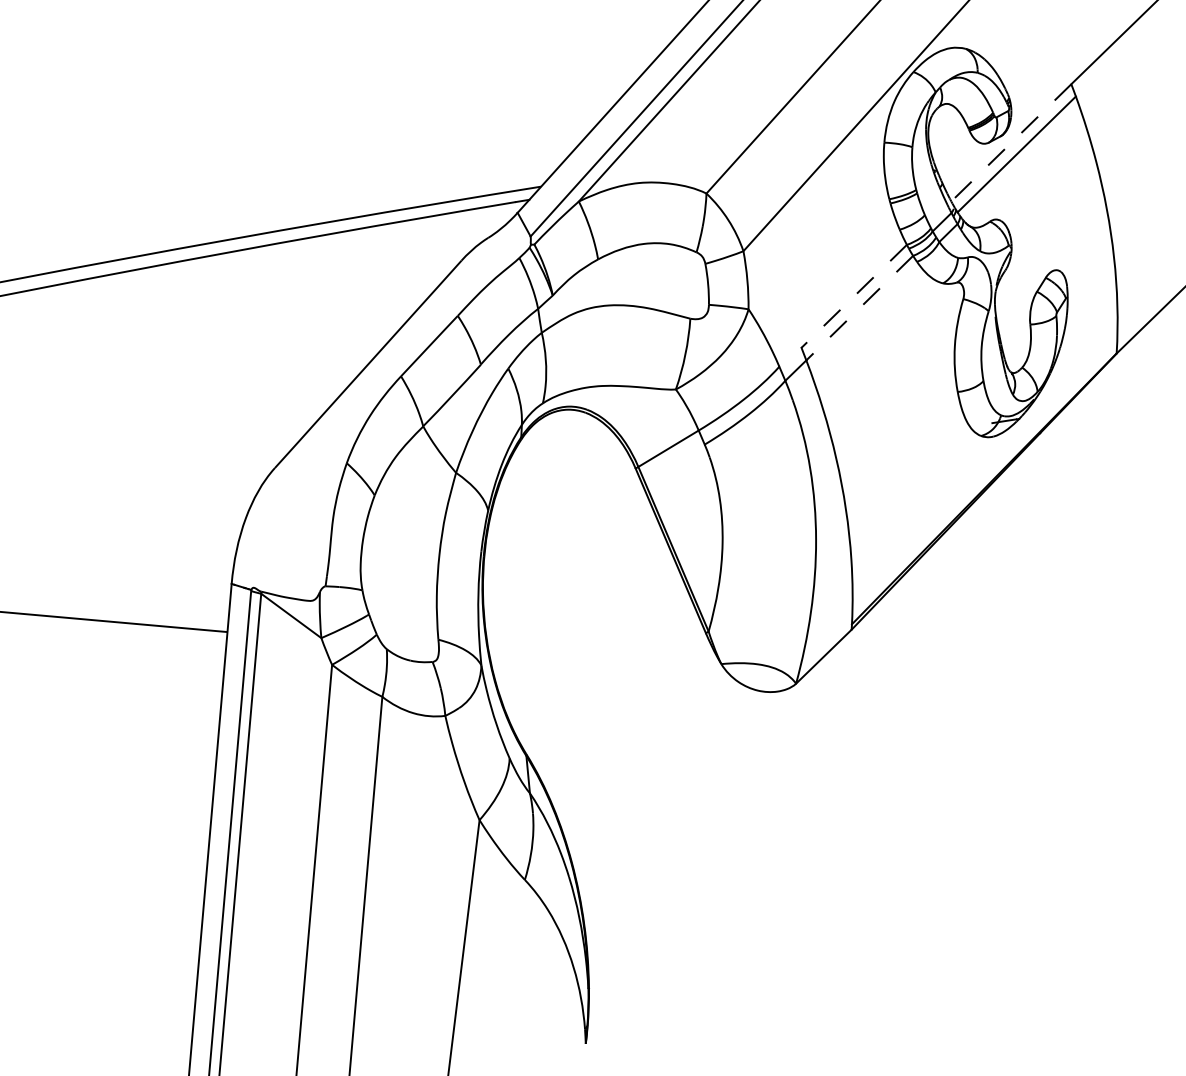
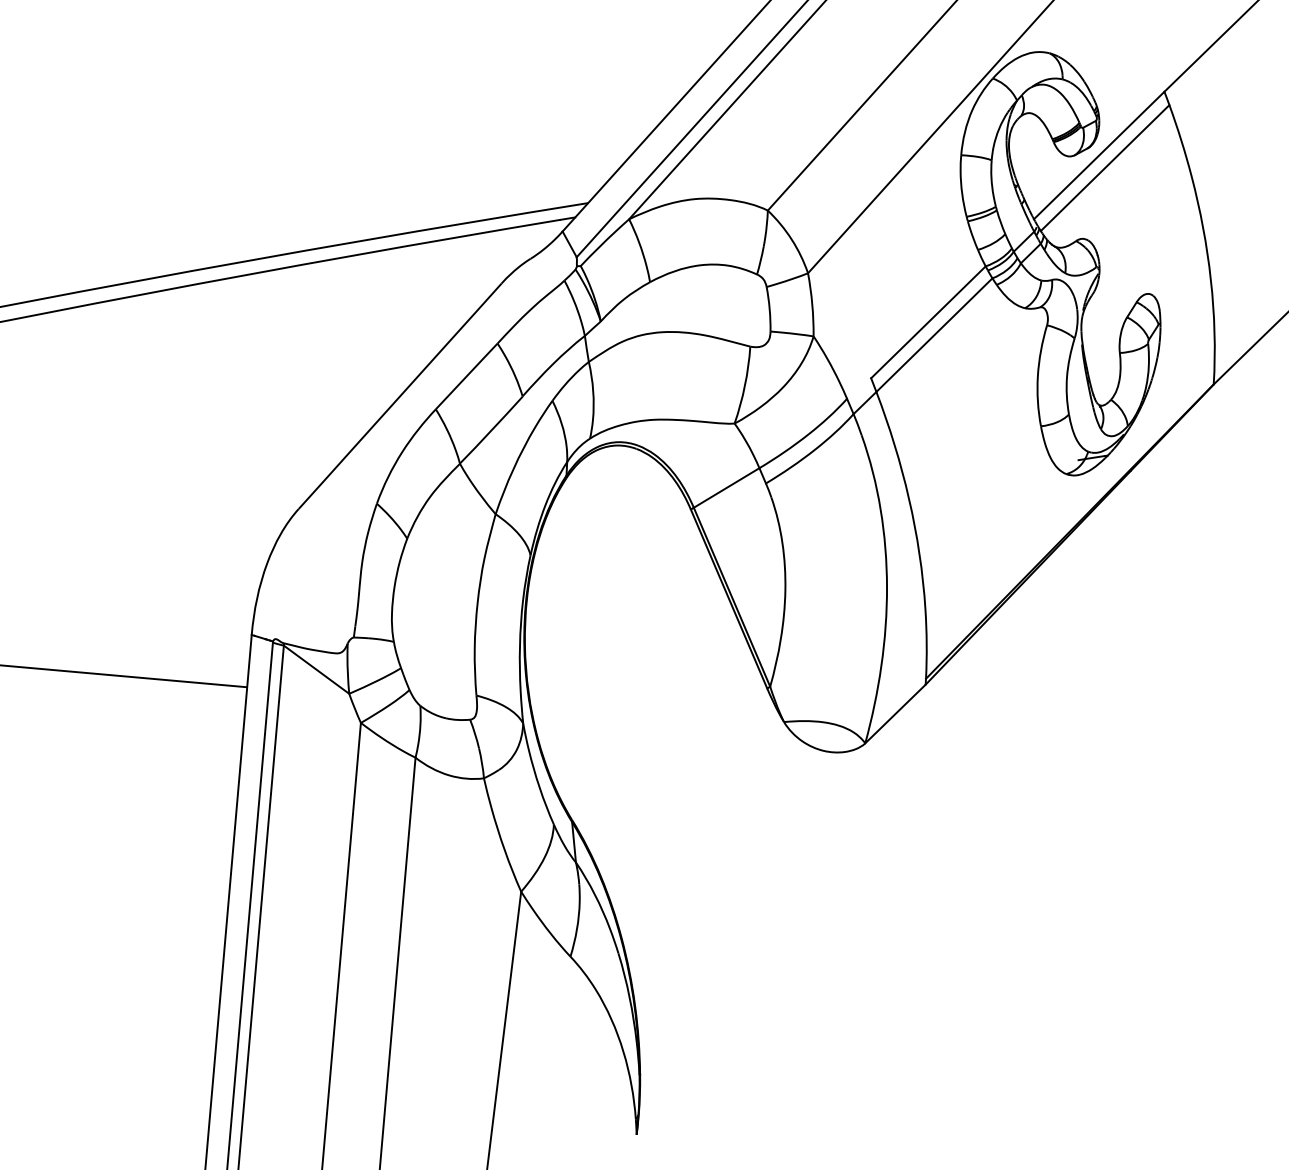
line: (1011, 142) -> (1099, 155), dashed -> solid
line: (854, 296) -> (928, 322), dashed -> solid
line: (859, 308) -> (934, 335), dashed -> solid

